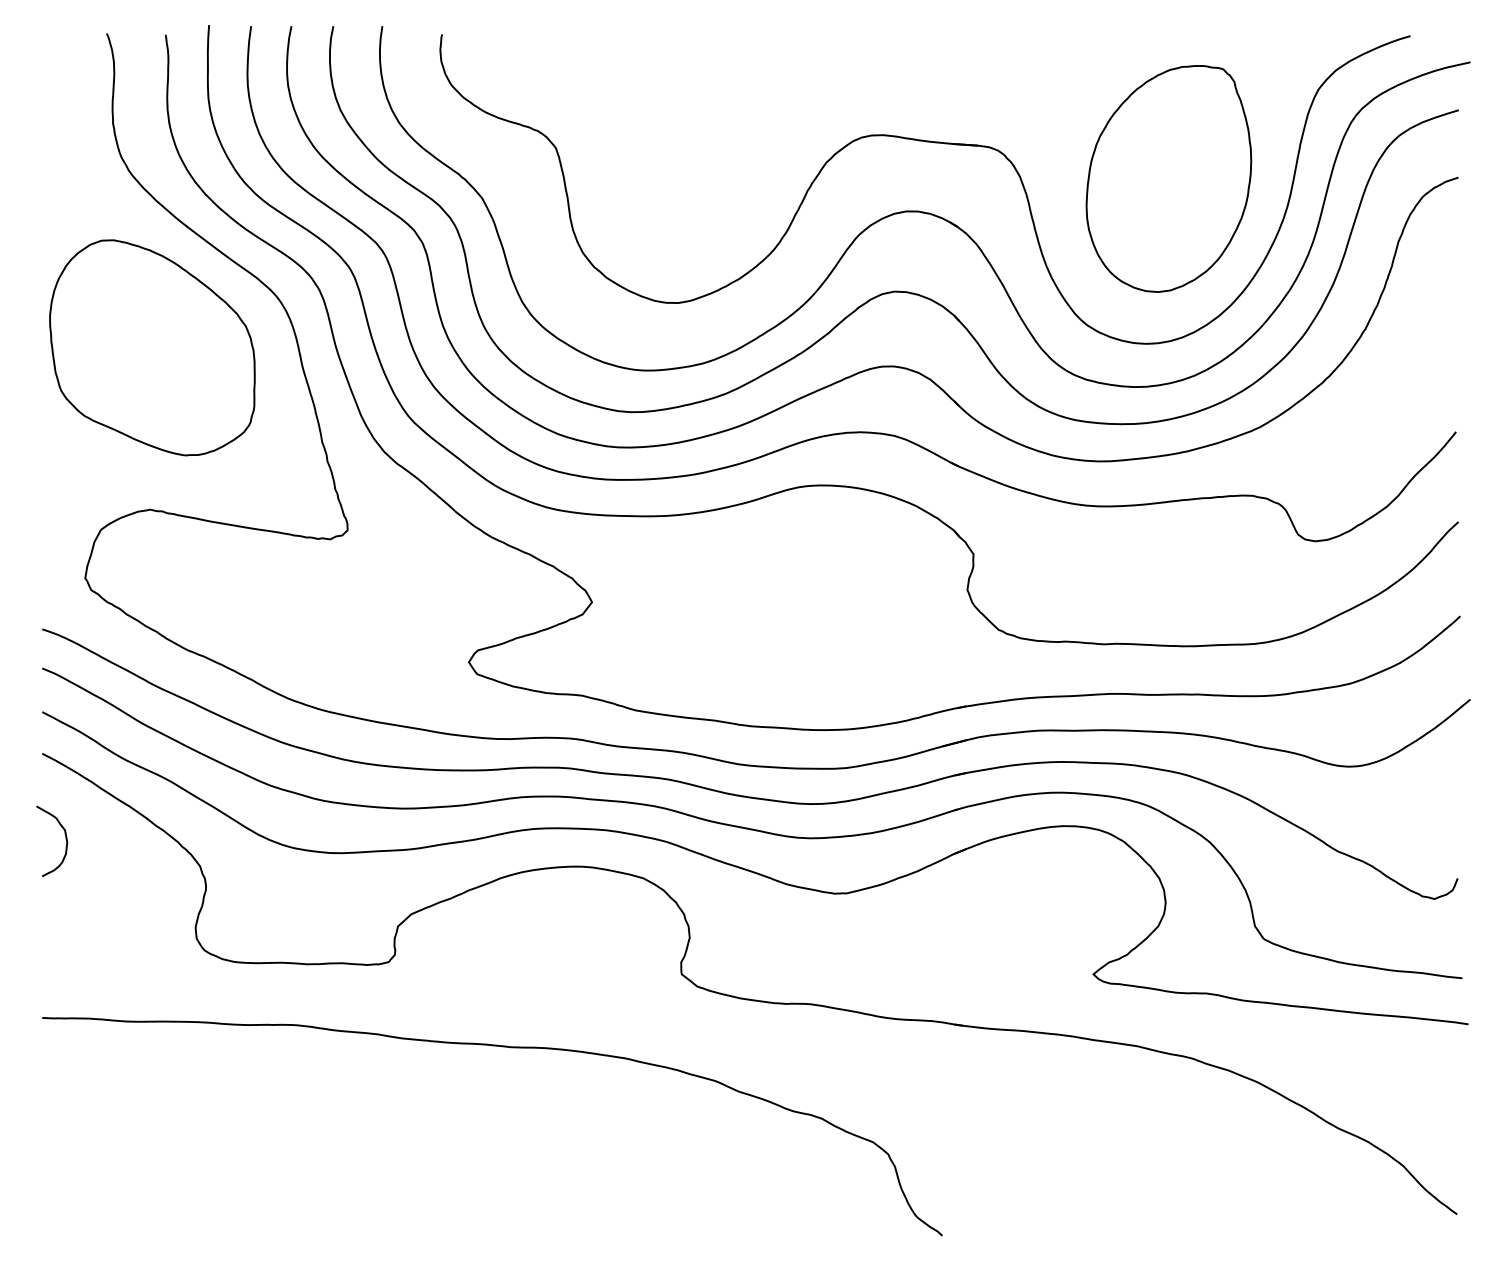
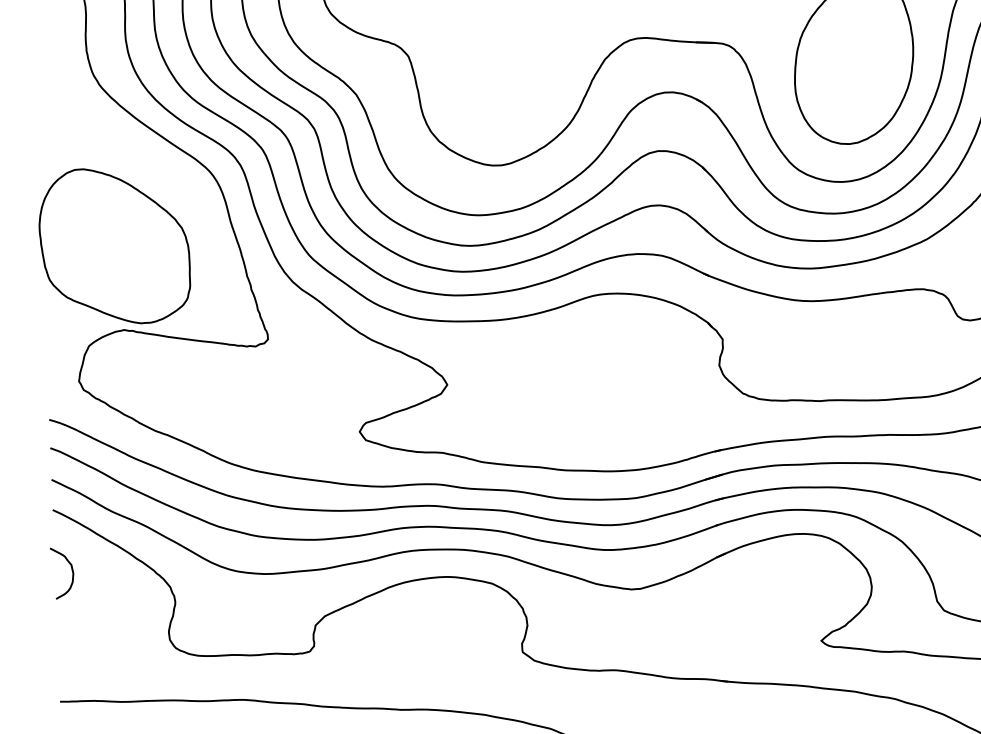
part: (152, 347) -> (114, 245), moved

